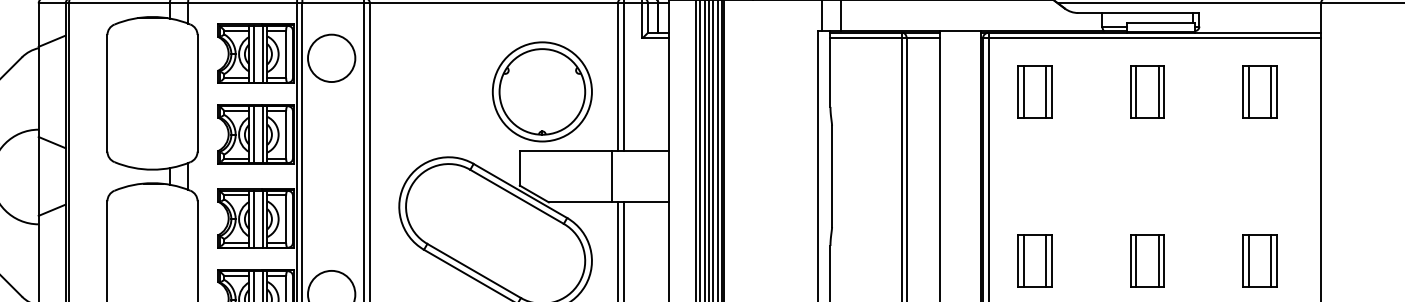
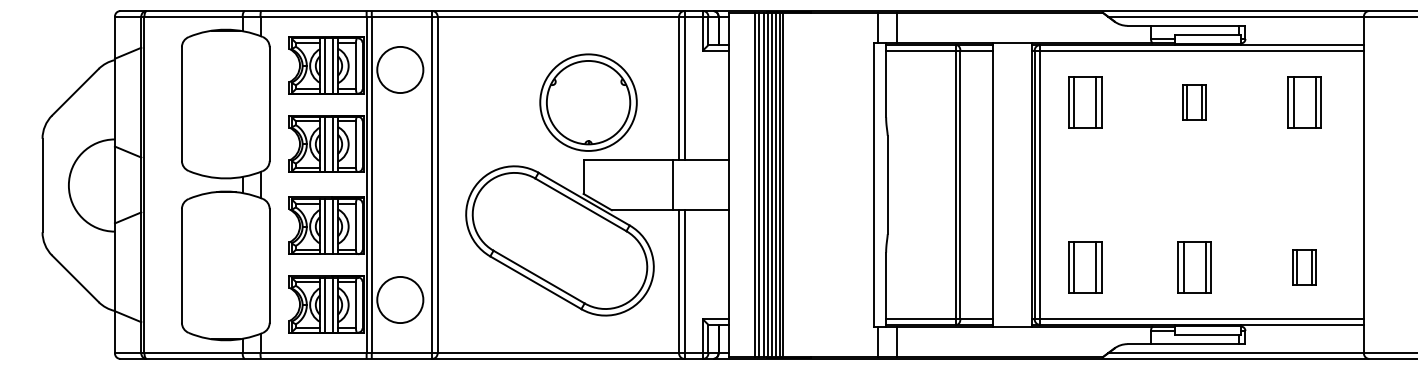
part: (542, 91) -> (588, 102), moved
part: (1147, 91) -> (1194, 102), size x0.7
part: (1259, 261) -> (1304, 267), size x0.7

